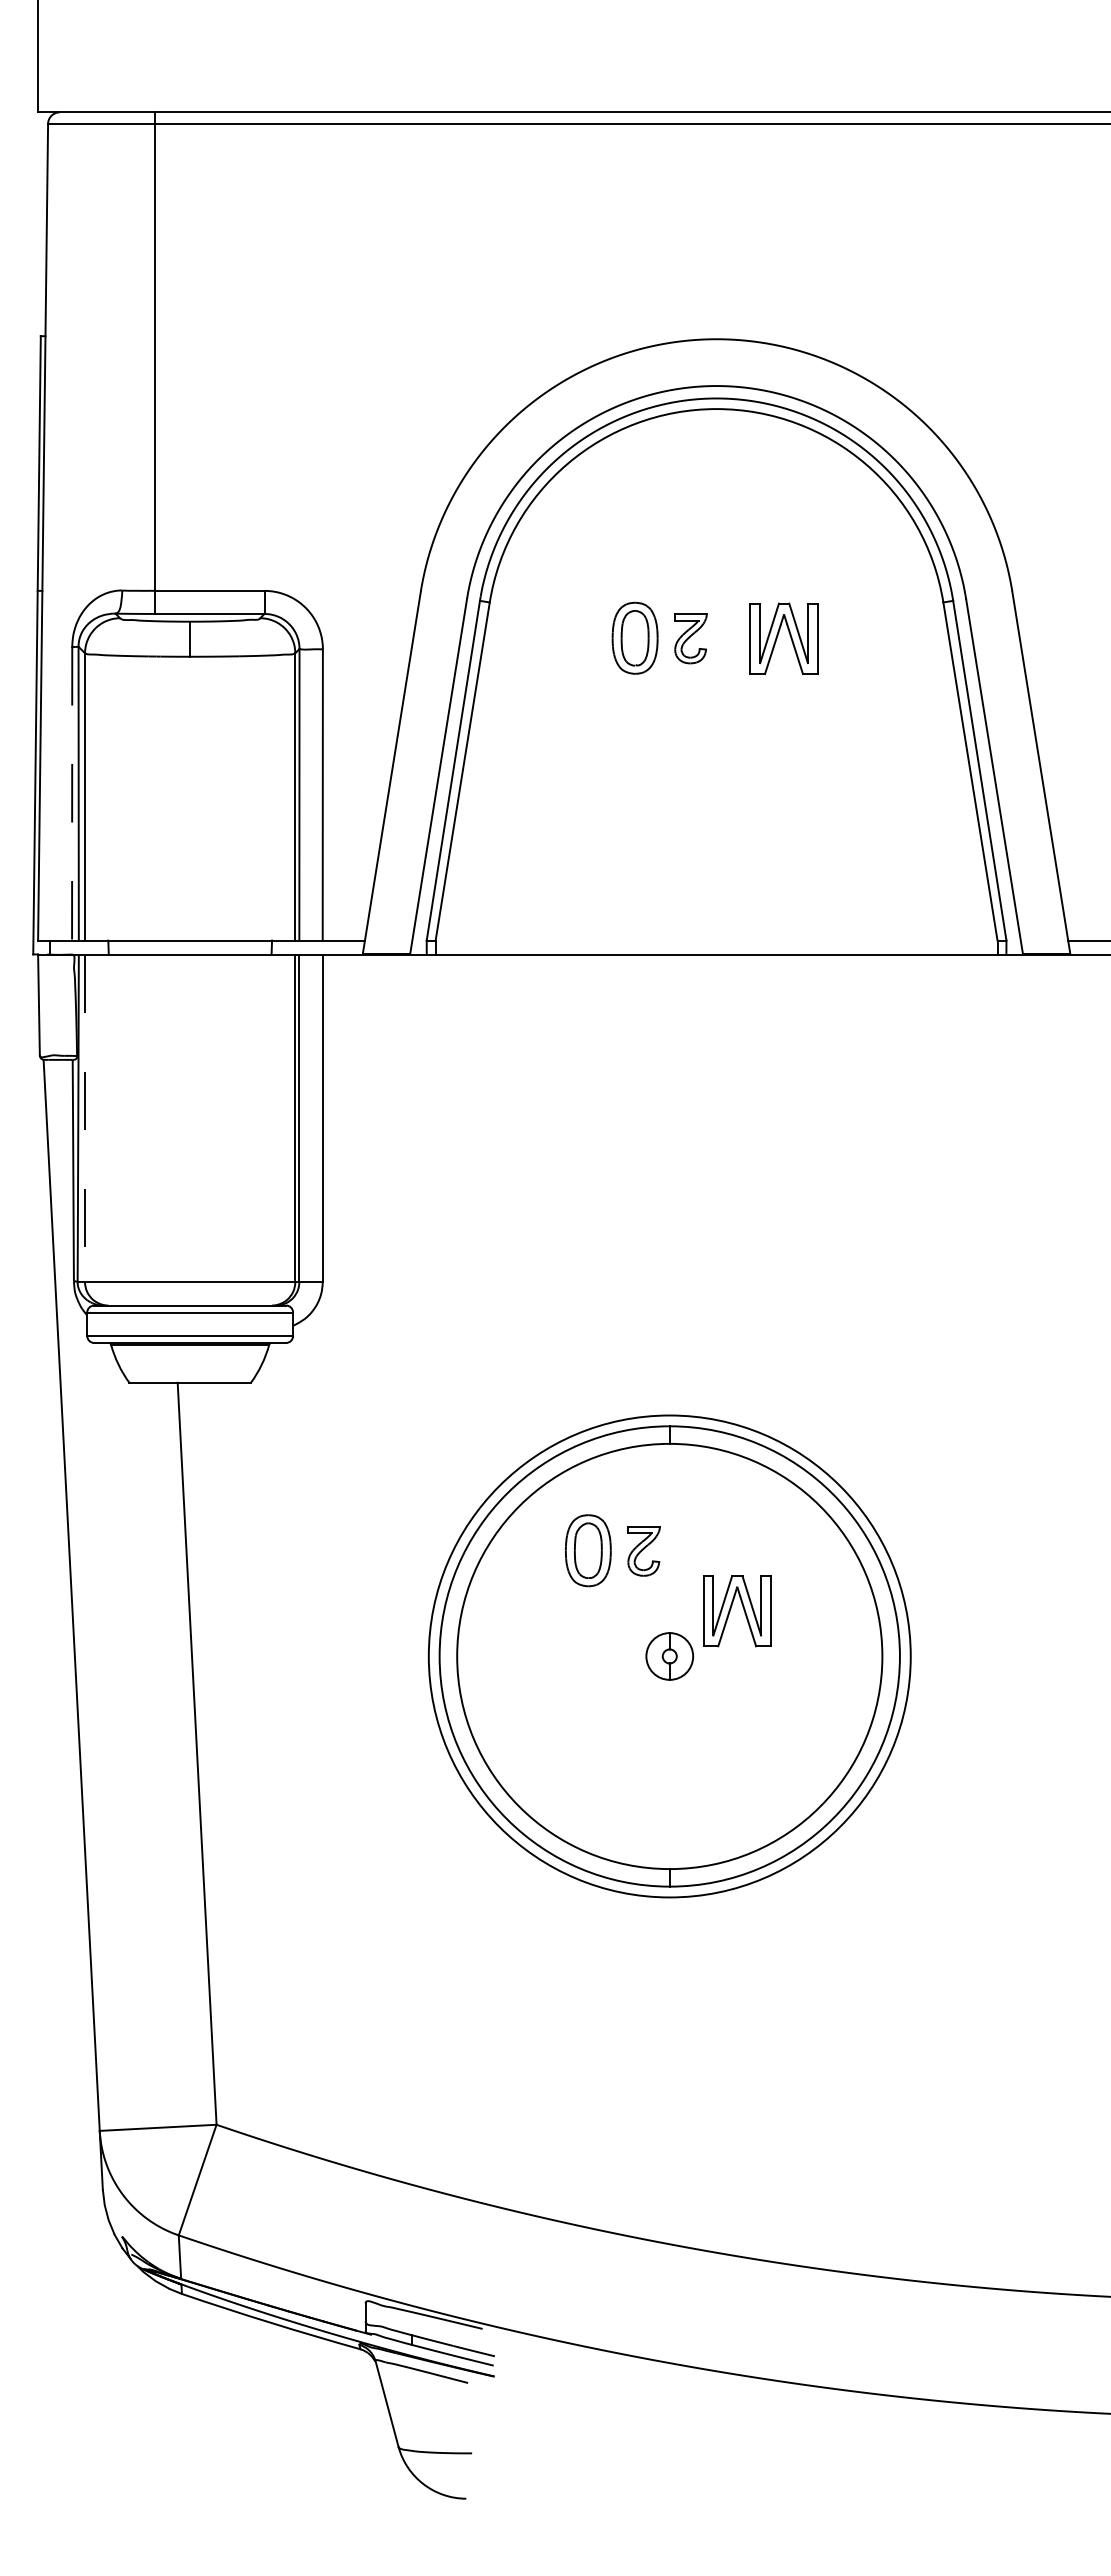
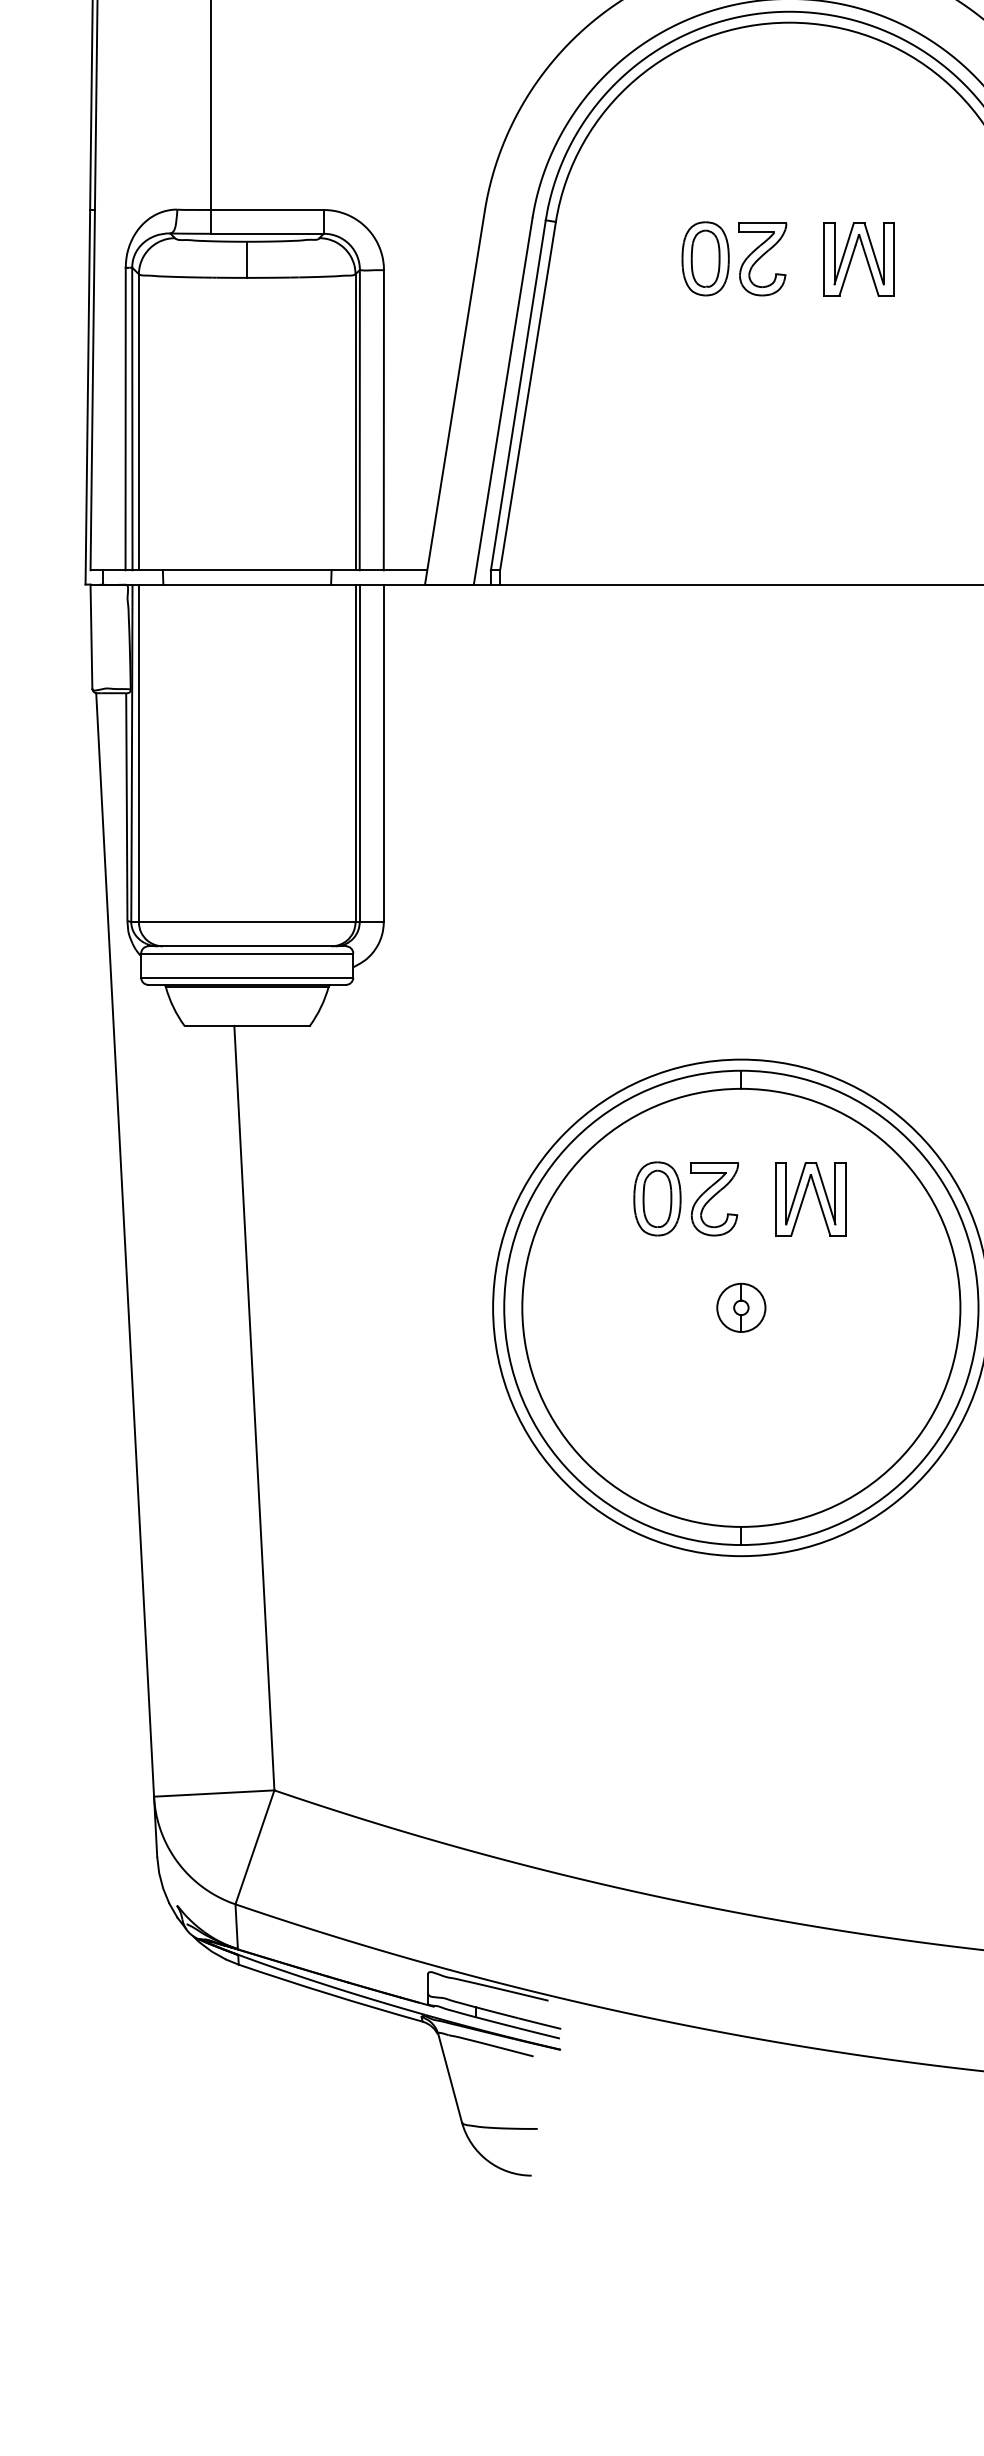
part: (690, 638) -> (762, 259), size x1.43
line: (72, 793) -> (125, 418), dashed -> solid
line: (85, 1118) -> (139, 753), dashed -> solid
part: (643, 1551) -> (714, 1199), size x1.43
part: (743, 1610) -> (817, 1198), moved

